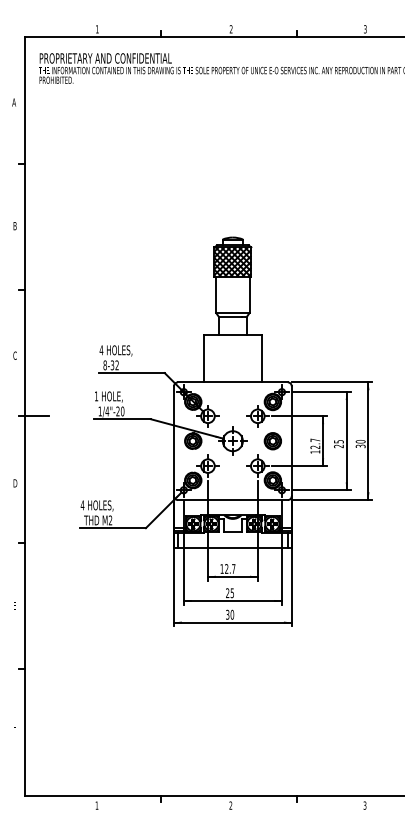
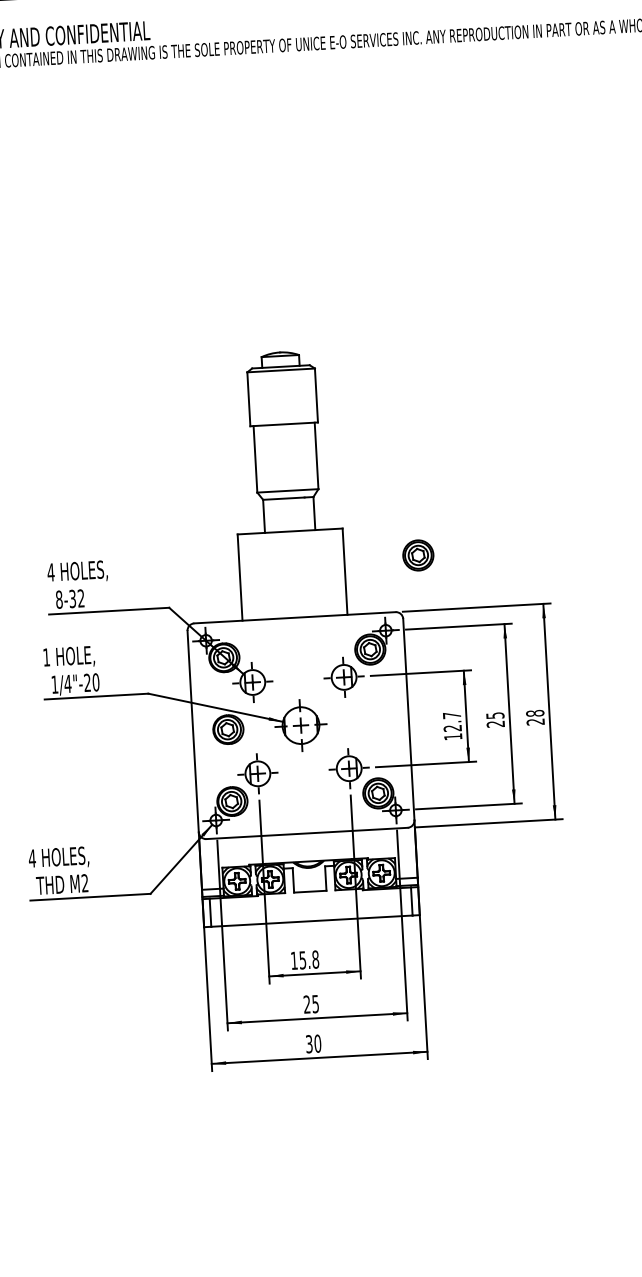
hatch: (232, 261) -> (281, 396), removed
part: (272, 441) -> (417, 556), moved
text: (360, 444) -> (535, 718), 30 -> 28
text: (230, 568) -> (309, 959), 12.7 -> 15.8

